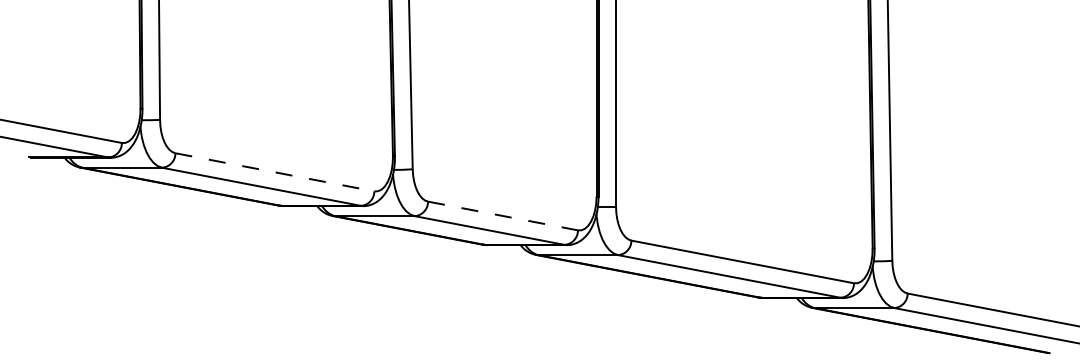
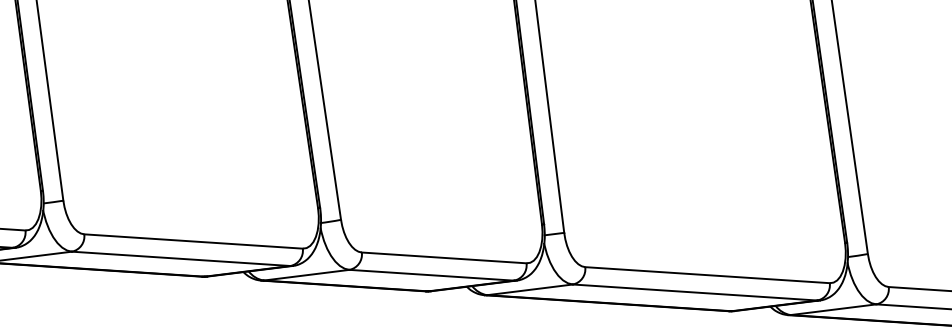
line: (275, 172) -> (194, 241), dashed -> solid
line: (503, 216) -> (444, 258), dashed -> solid

